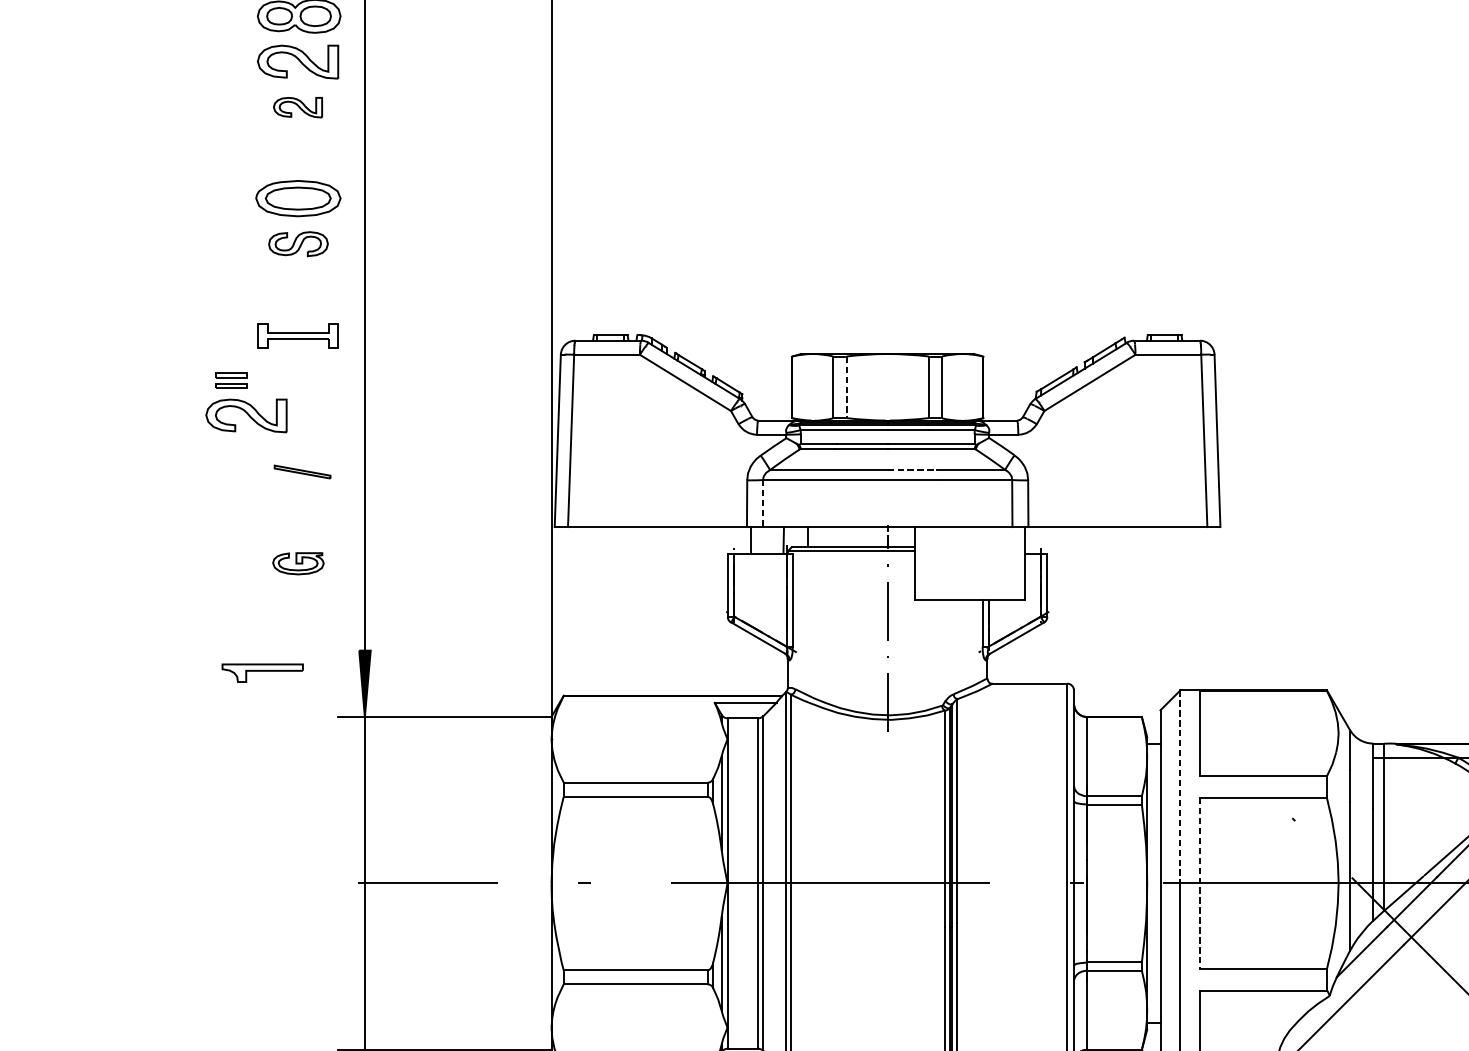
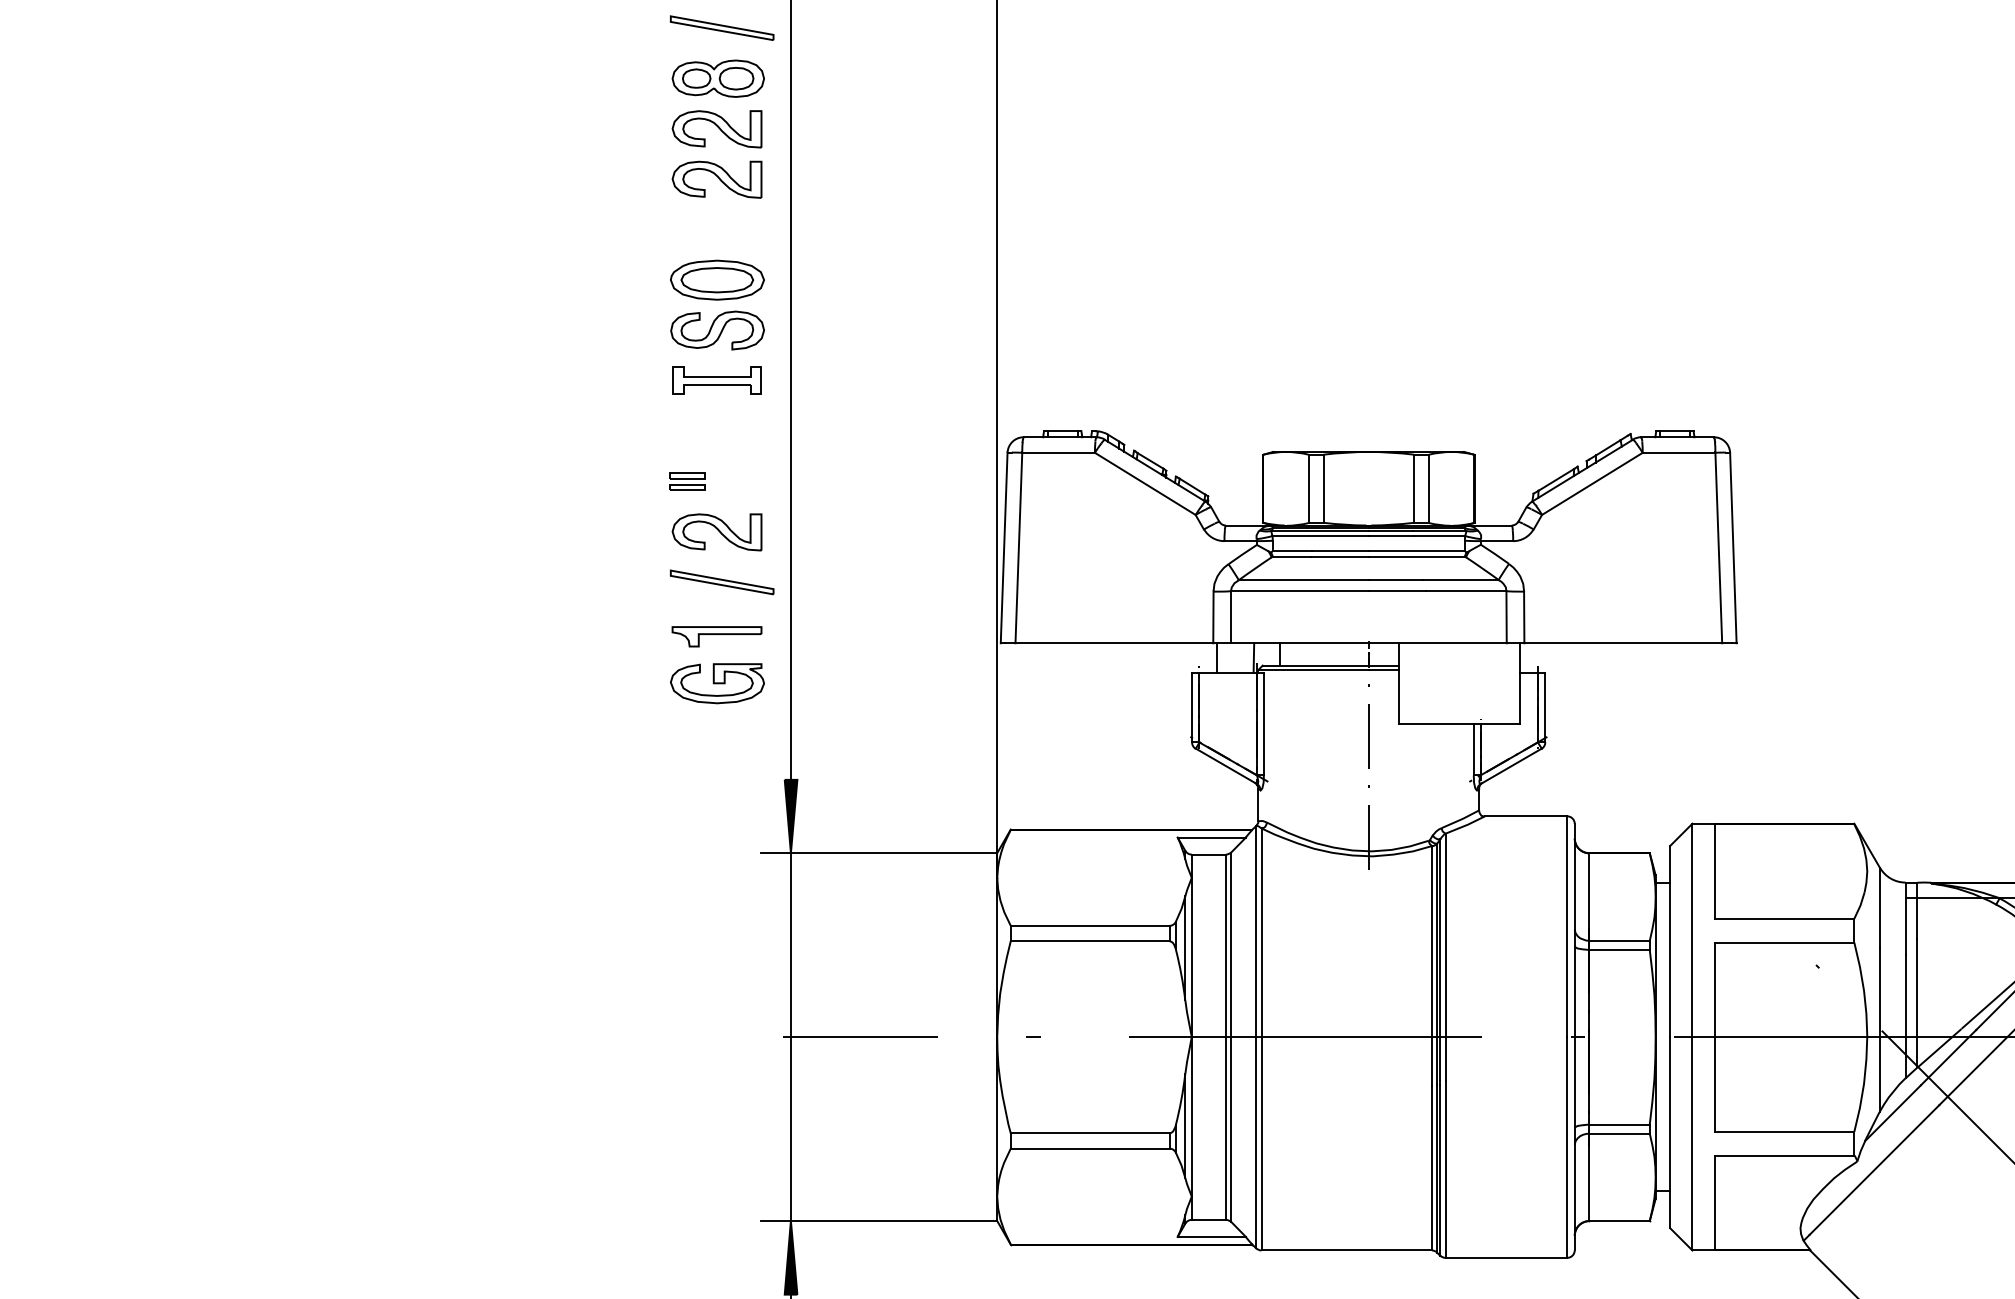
part: (297, 107) -> (716, 179), size x1.67
part: (298, 244) -> (717, 330), size x1.43
part: (297, 335) -> (716, 380), moved
part: (231, 380) -> (687, 481), moved
line: (846, 387) -> (1323, 488), dashed -> solid
part: (245, 416) -> (716, 532), moved
line: (912, 470) -> (1396, 580), dashed -> solid
part: (302, 472) -> (721, 582), size x1.67
line: (762, 503) -> (1230, 617), dashed -> solid
part: (298, 563) -> (717, 683), size x1.67
part: (262, 672) -> (716, 636), moved
line: (1180, 786) -> (1692, 930), dashed -> solid
line: (1200, 883) -> (1714, 1037), dashed -> solid

